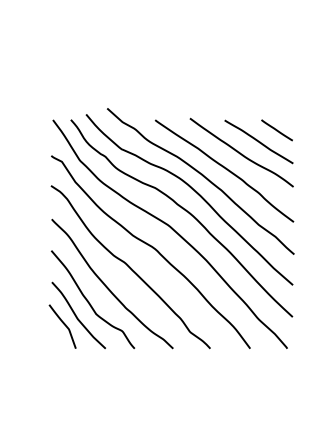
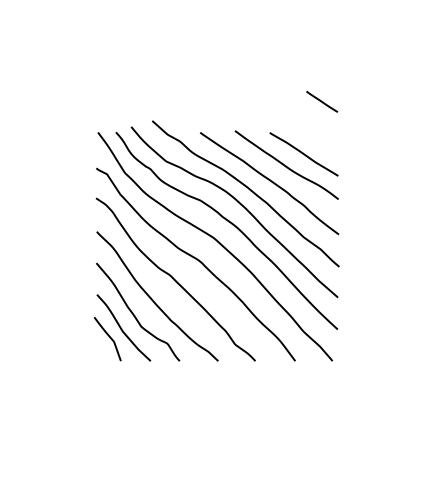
line: (277, 130) -> (322, 101), moved

